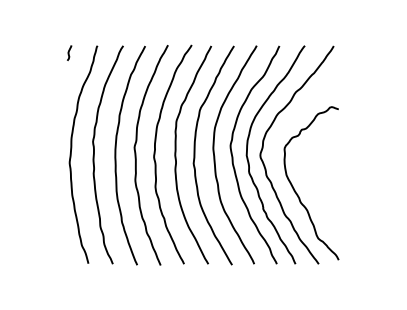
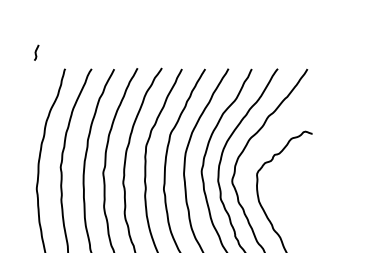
curve: (69, 52) -> (36, 52), moved

